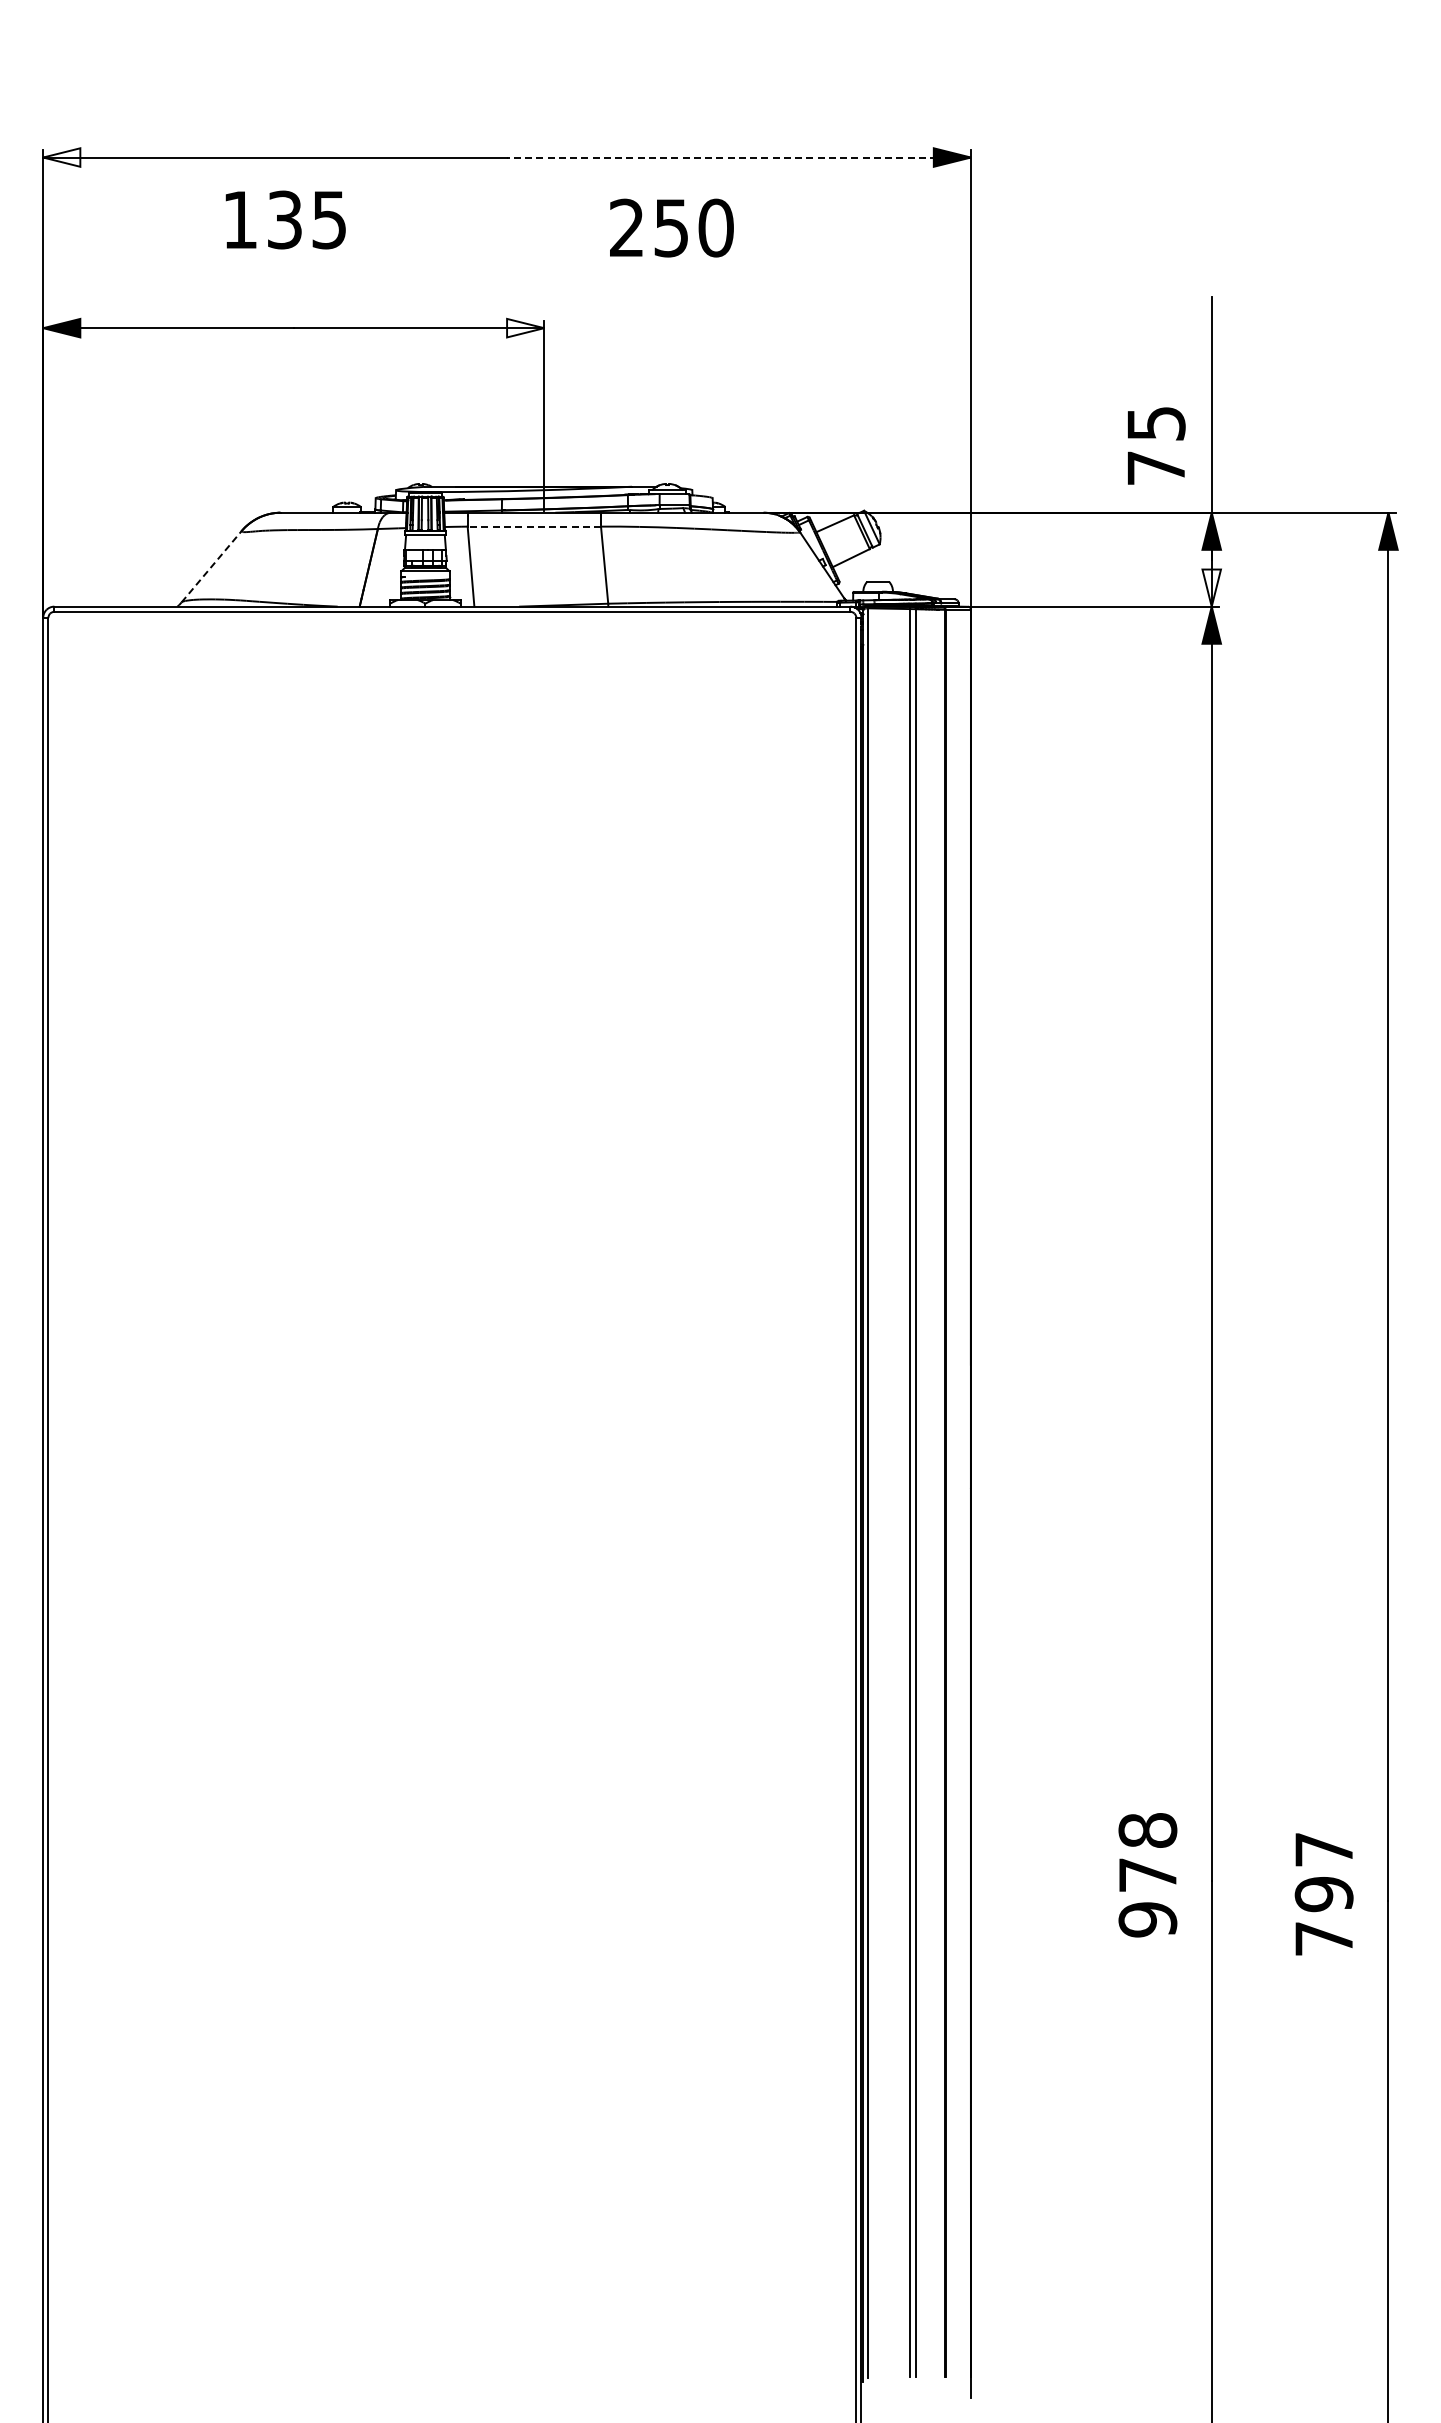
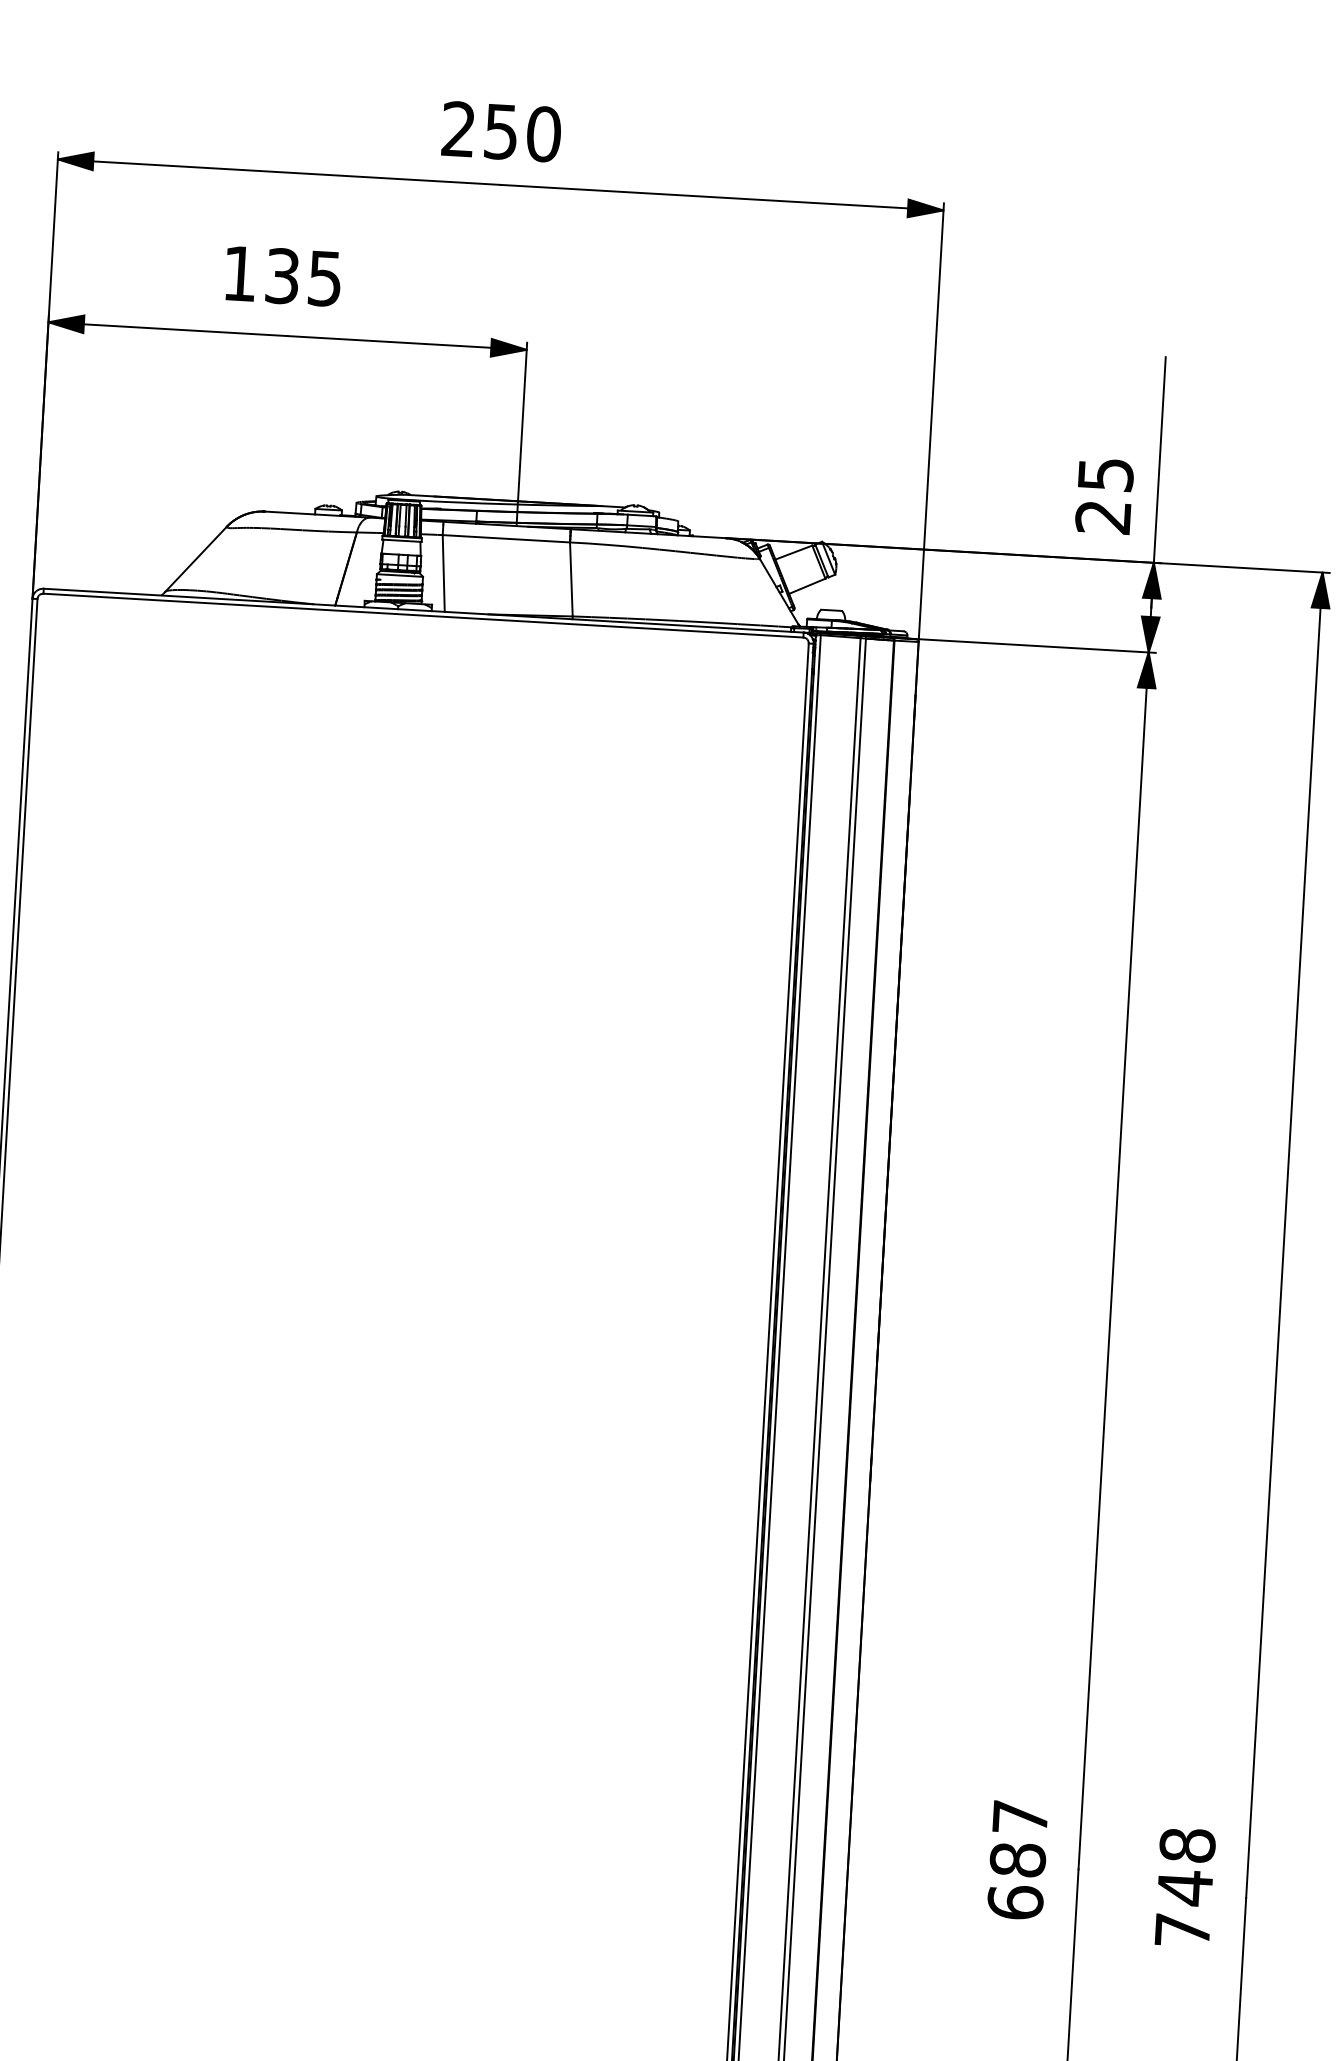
fill: (61, 157) -> (75, 160), added
line: (739, 157) -> (722, 197), dashed -> solid
text: (285, 219) -> (283, 275), moved
text: (671, 227) -> (501, 131), moved
fill: (525, 327) -> (508, 348), added
text: (1155, 468) -> (1102, 517), 75 -> 25
line: (534, 526) -> (506, 538), dashed -> solid
line: (211, 566) -> (195, 559), dashed -> solid
fill: (1211, 587) -> (1149, 634), added
text: (1323, 1872) -> (1185, 1867), 797 -> 748
text: (1147, 1875) -> (1017, 1860), 978 -> 687

